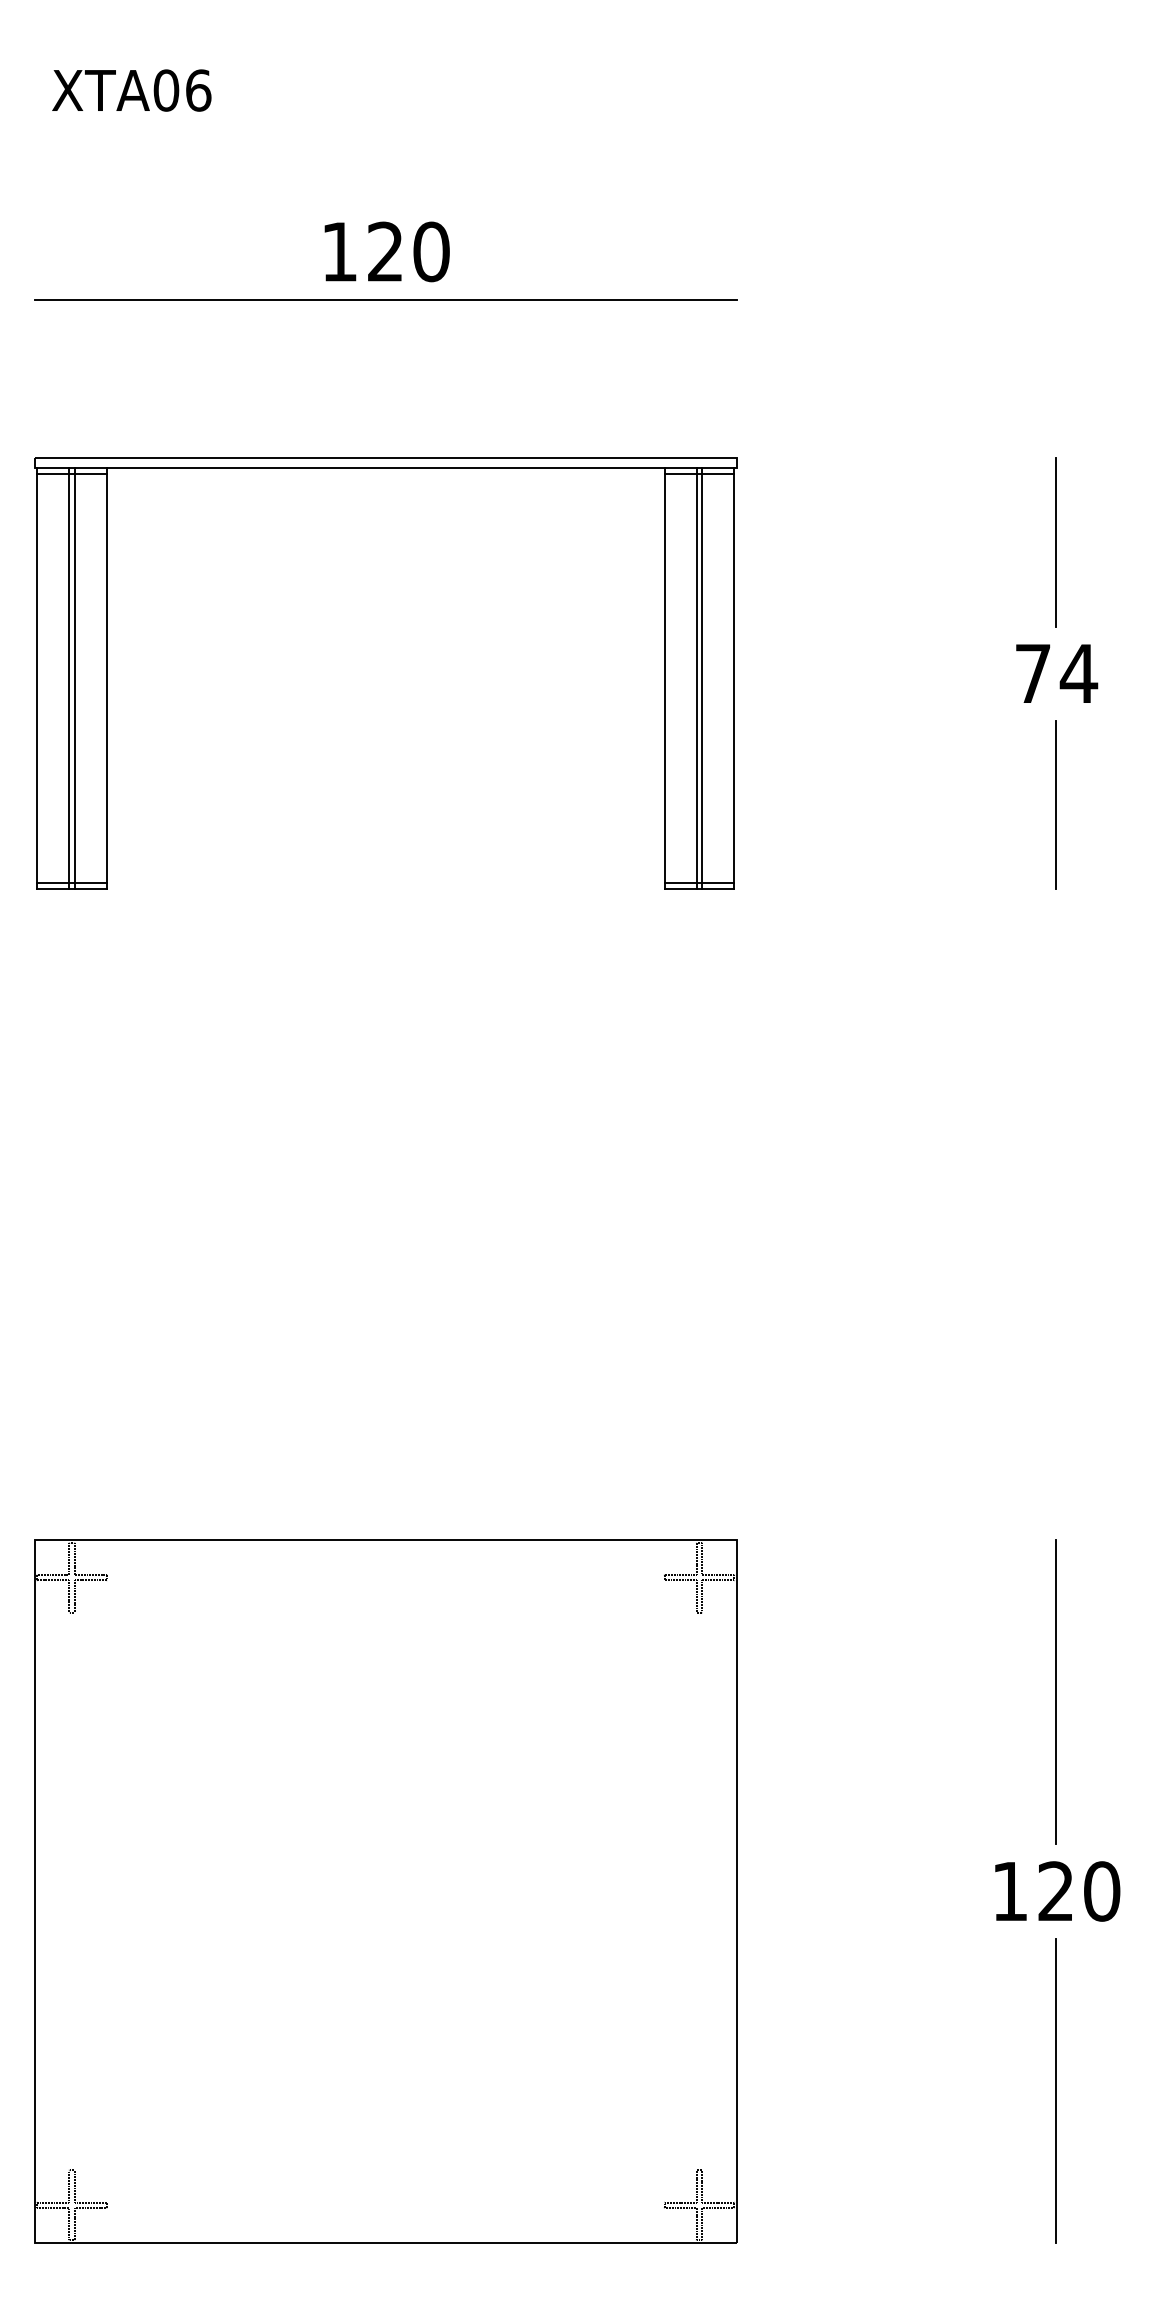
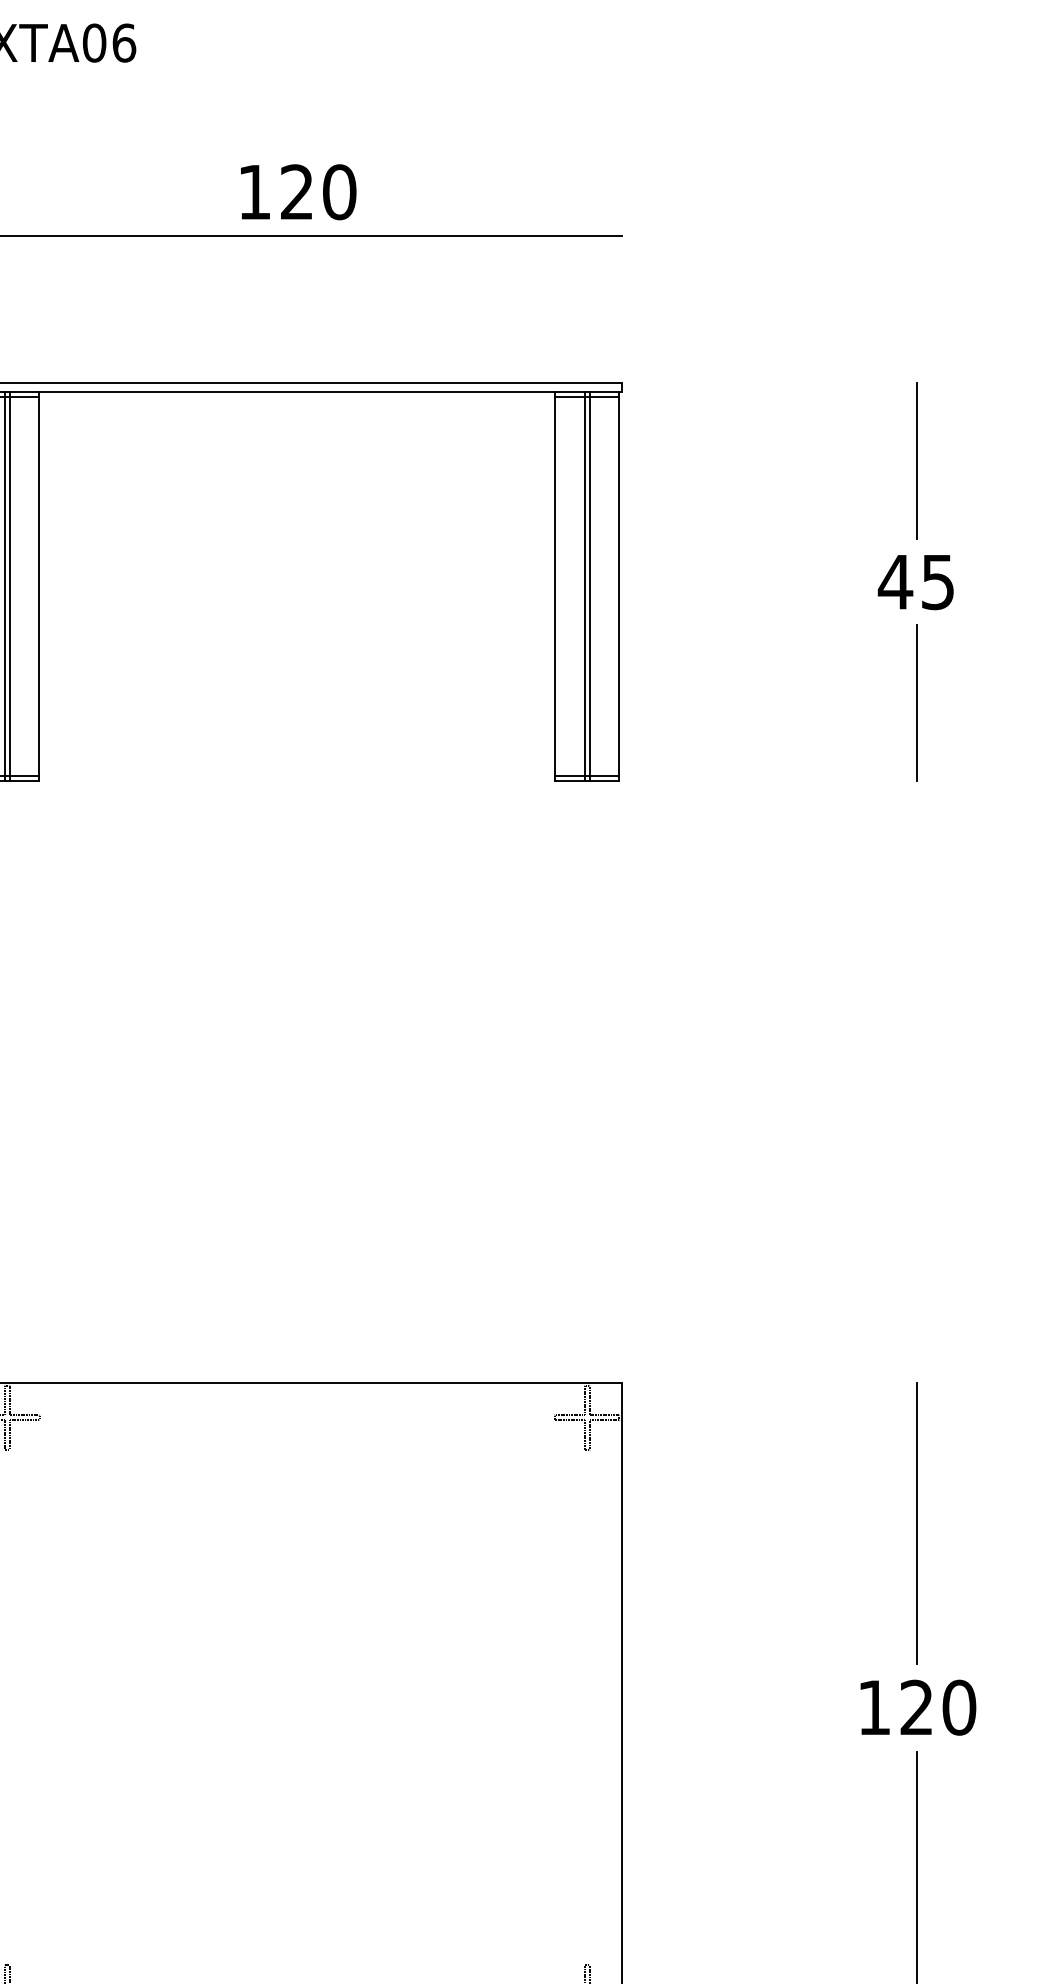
text: (1055, 674) -> (916, 582), 74 -> 45

